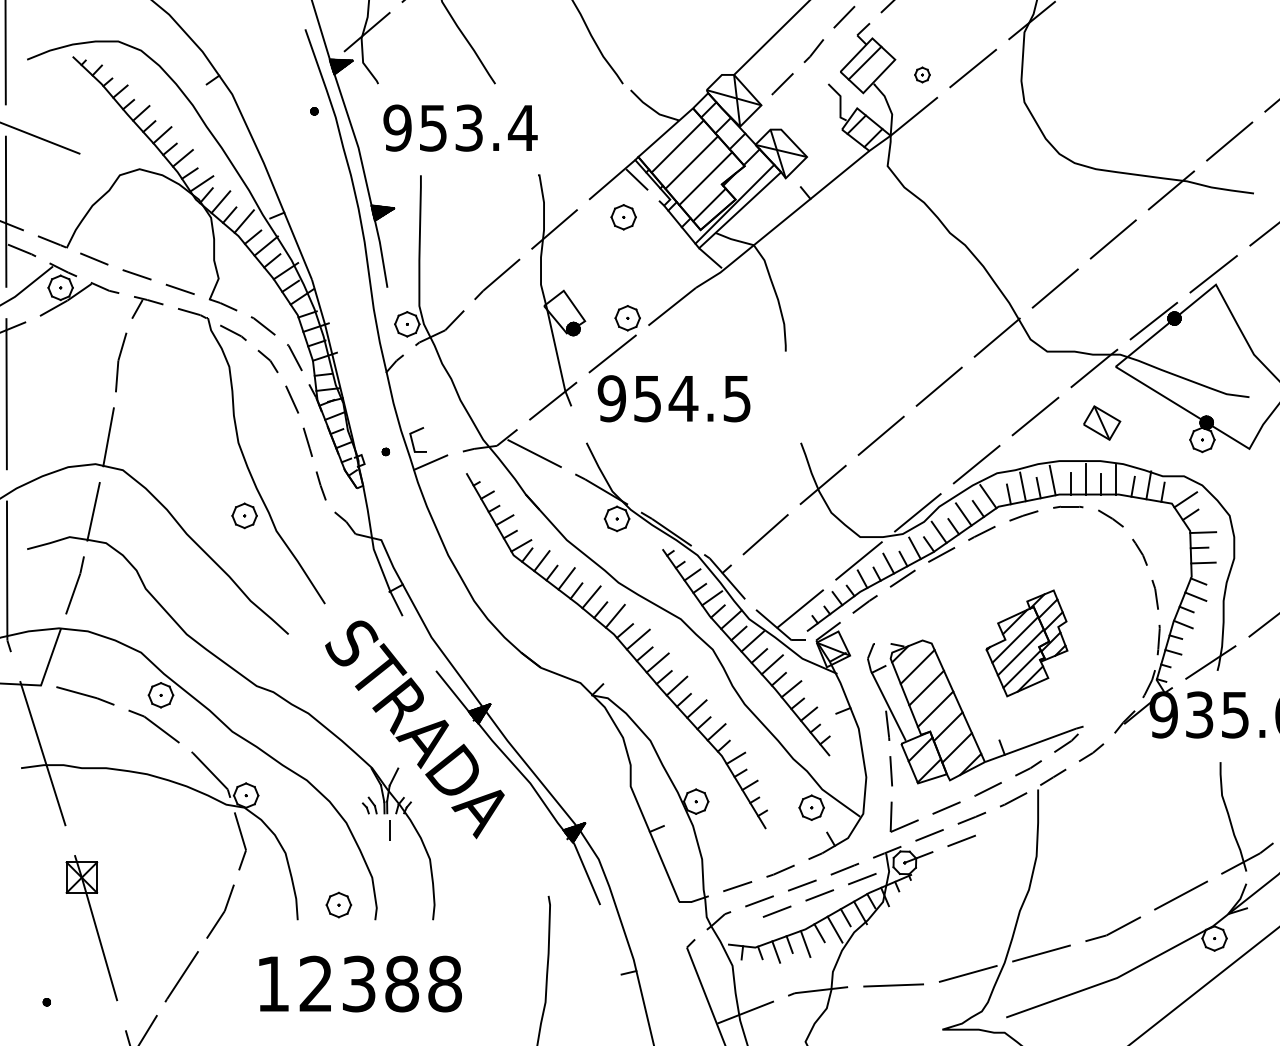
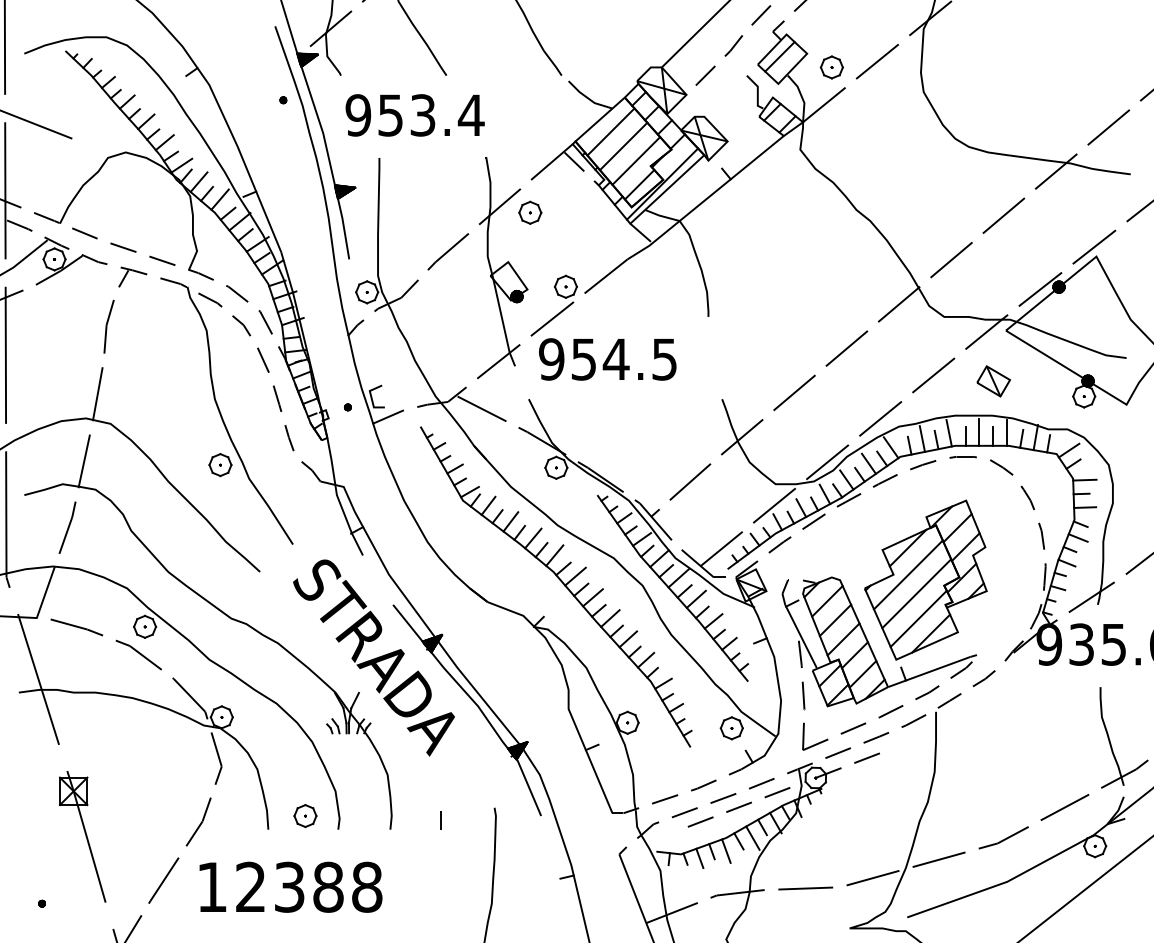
part: (922, 75) -> (831, 67), size x1.67
part: (623, 216) -> (530, 212), moved
part: (1026, 642) -> (925, 579), size x1.67
line: (388, 831) -> (440, 820), moved
text: (360, 983) -> (290, 886), moved

